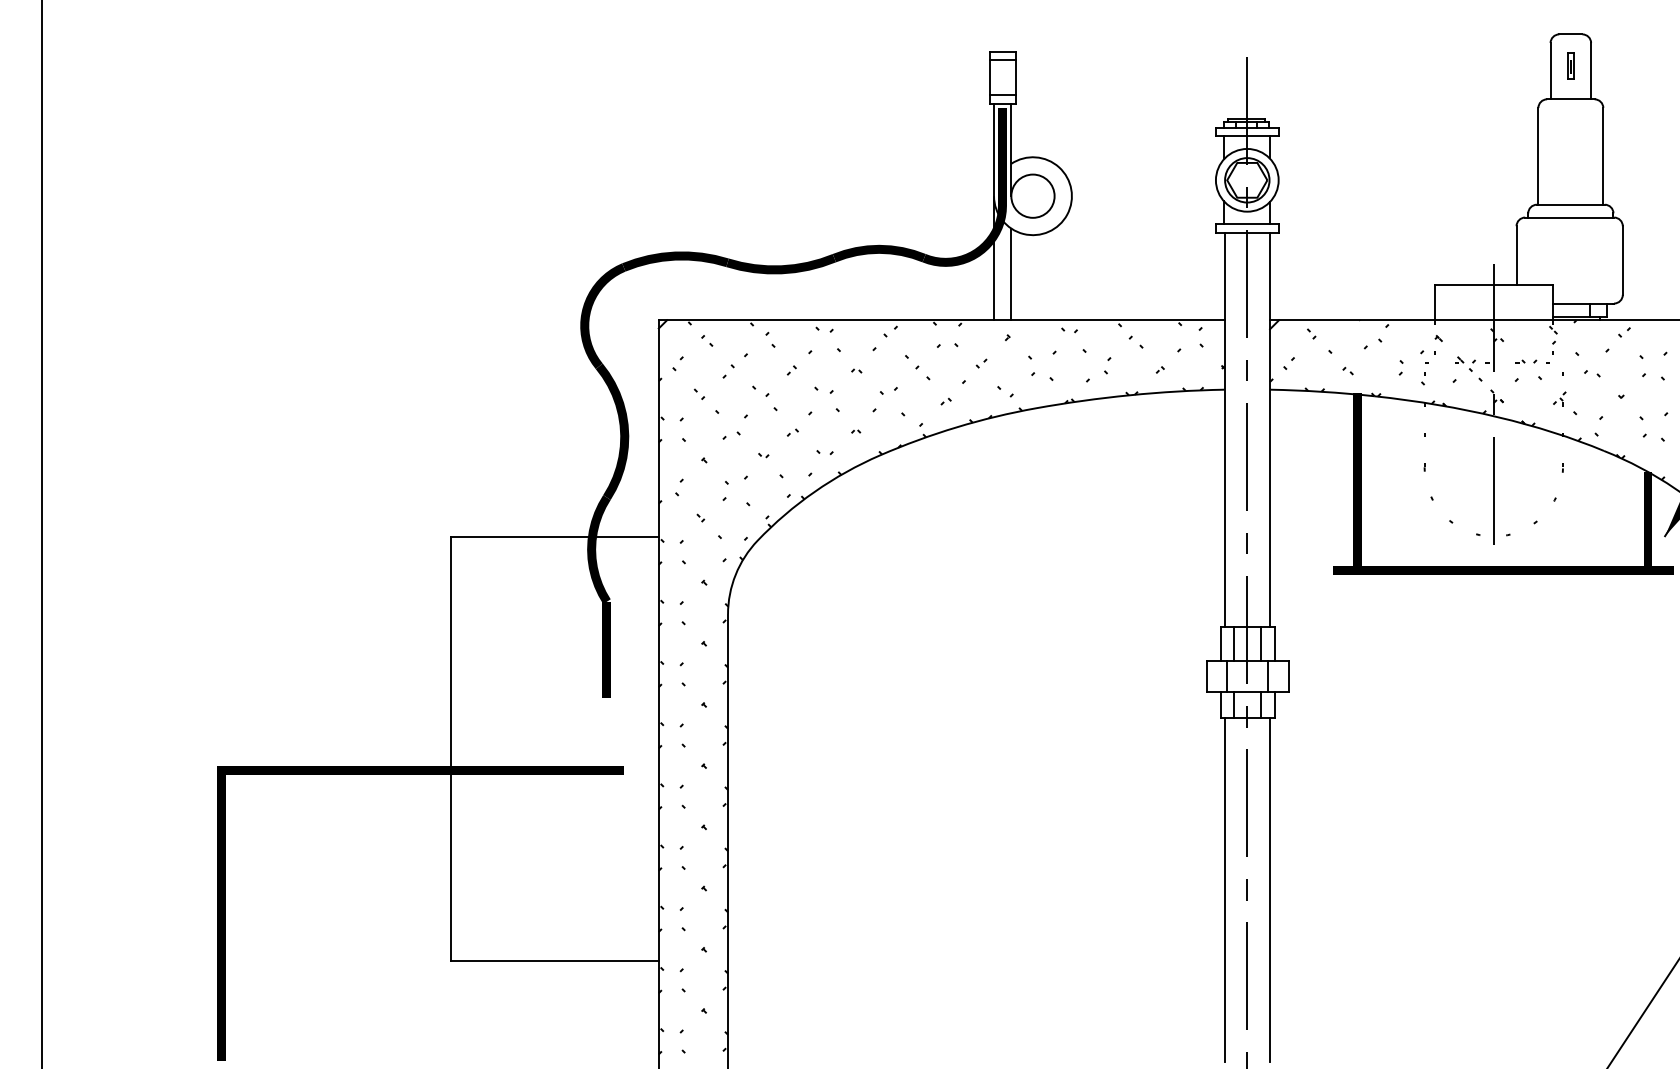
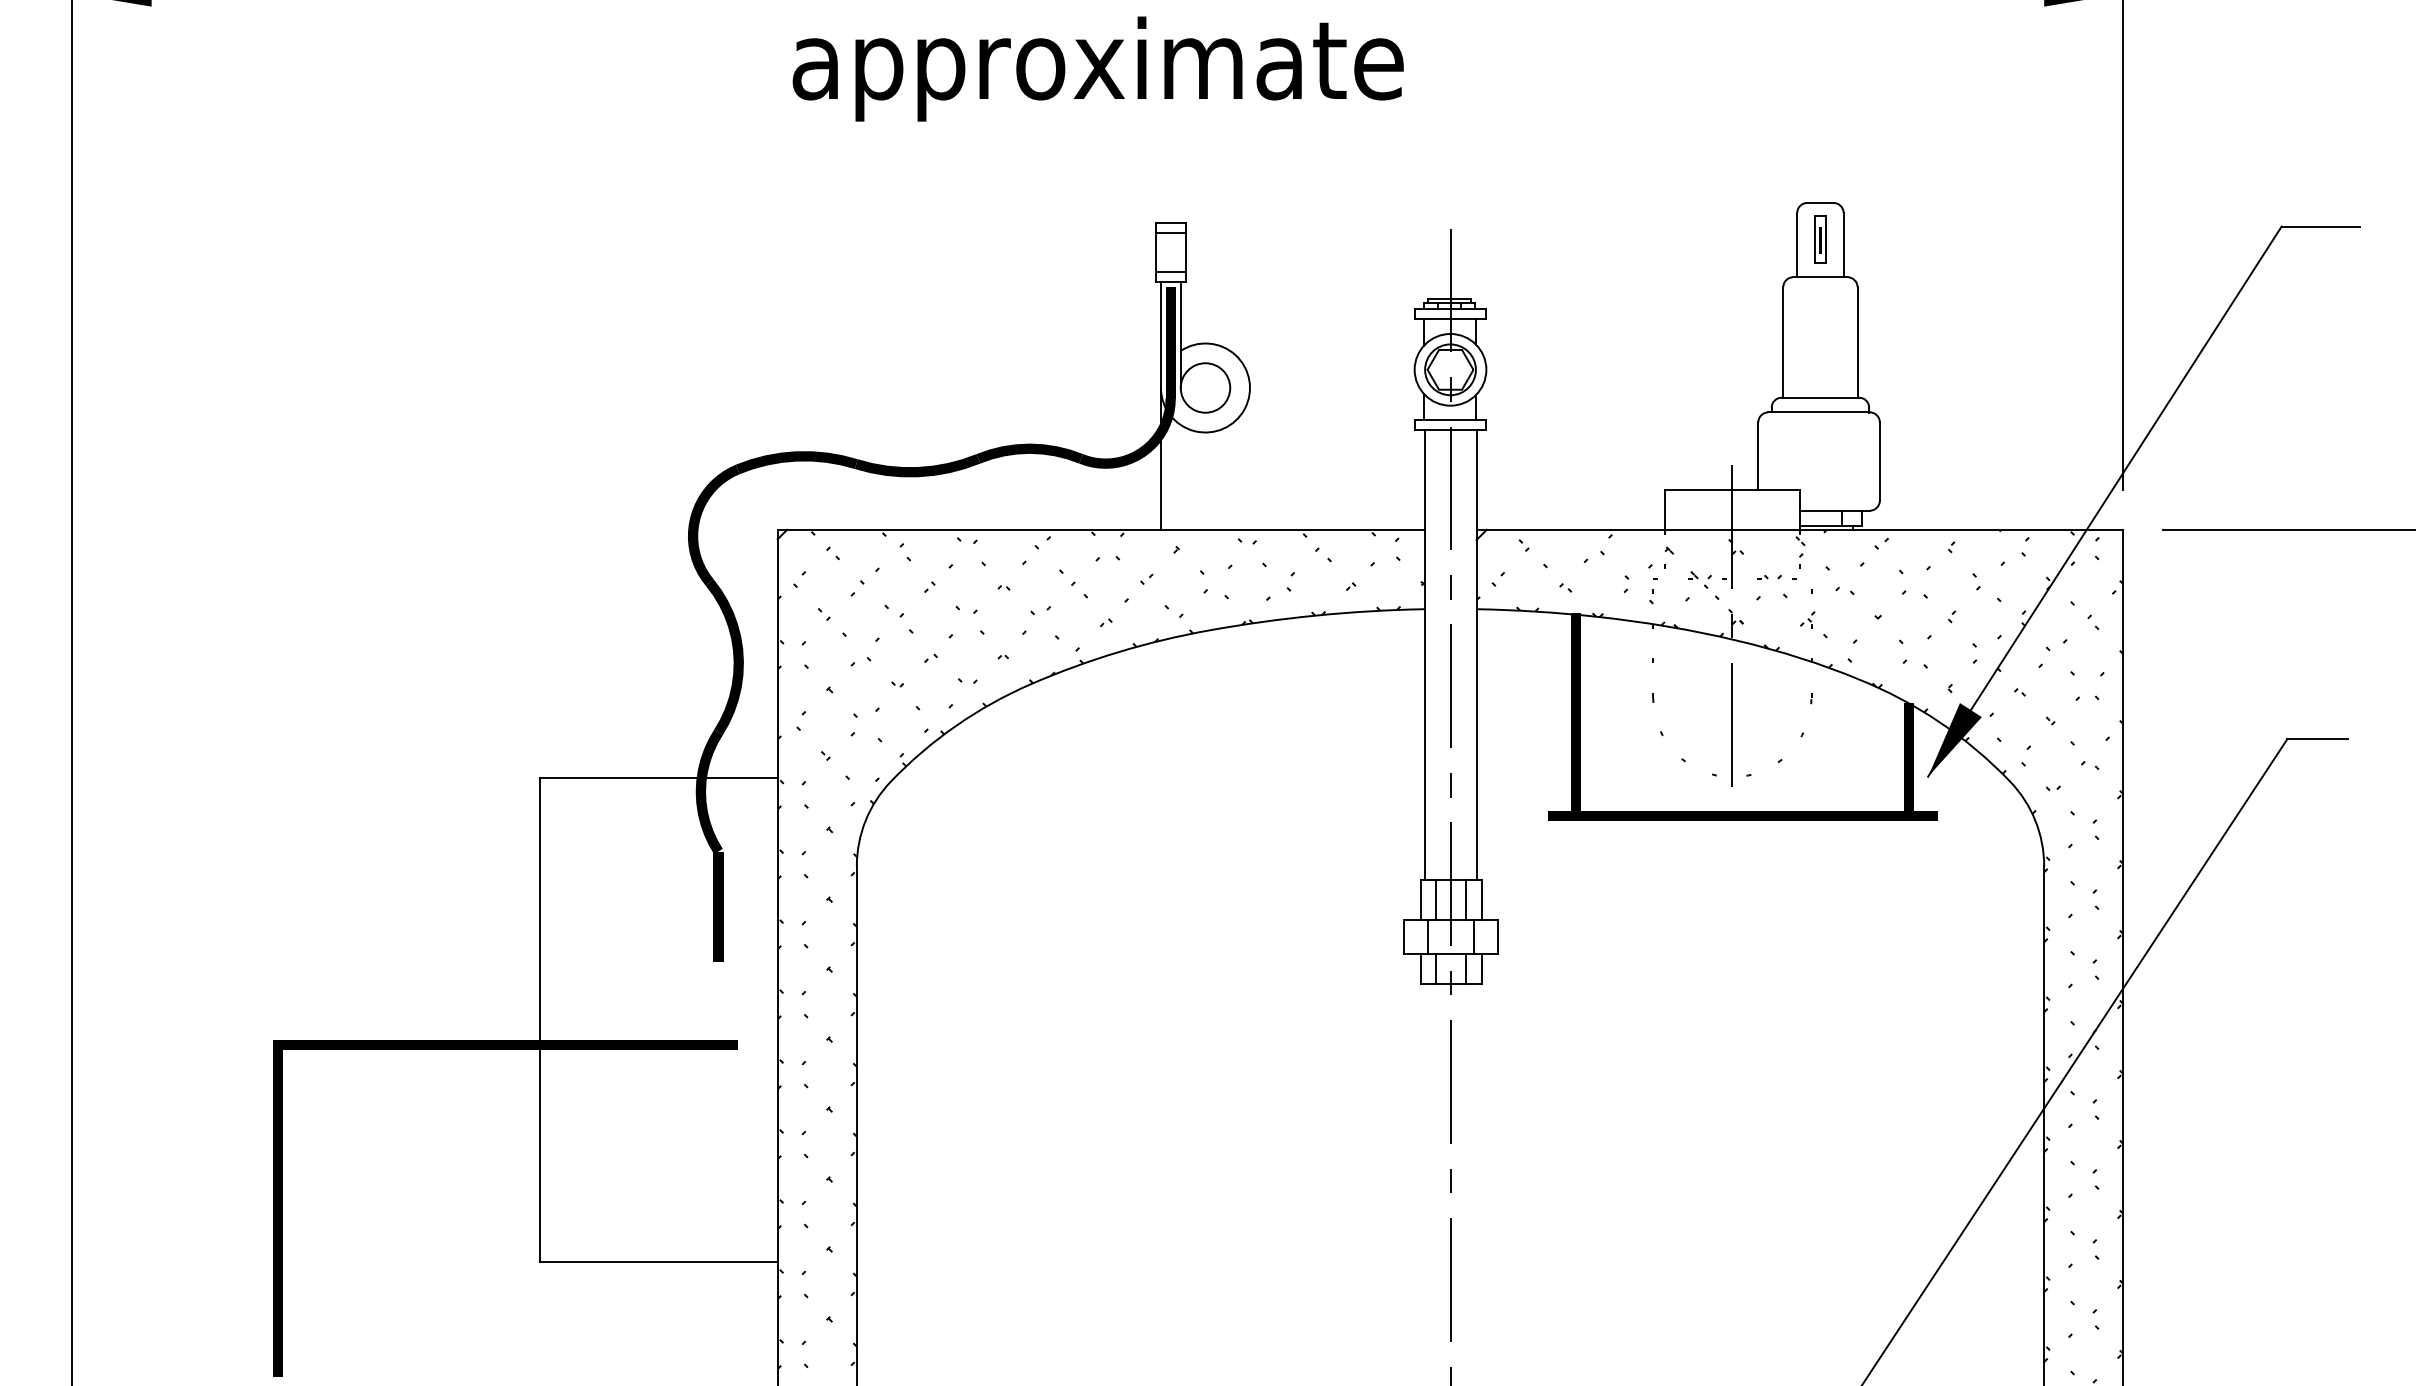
part: (1570, 66) -> (1820, 239), size x1.6
line: (1011, 274) -> (1180, 477), removed
line: (1224, 889) -> (1424, 1180), removed
line: (1270, 889) -> (1476, 1180), removed

